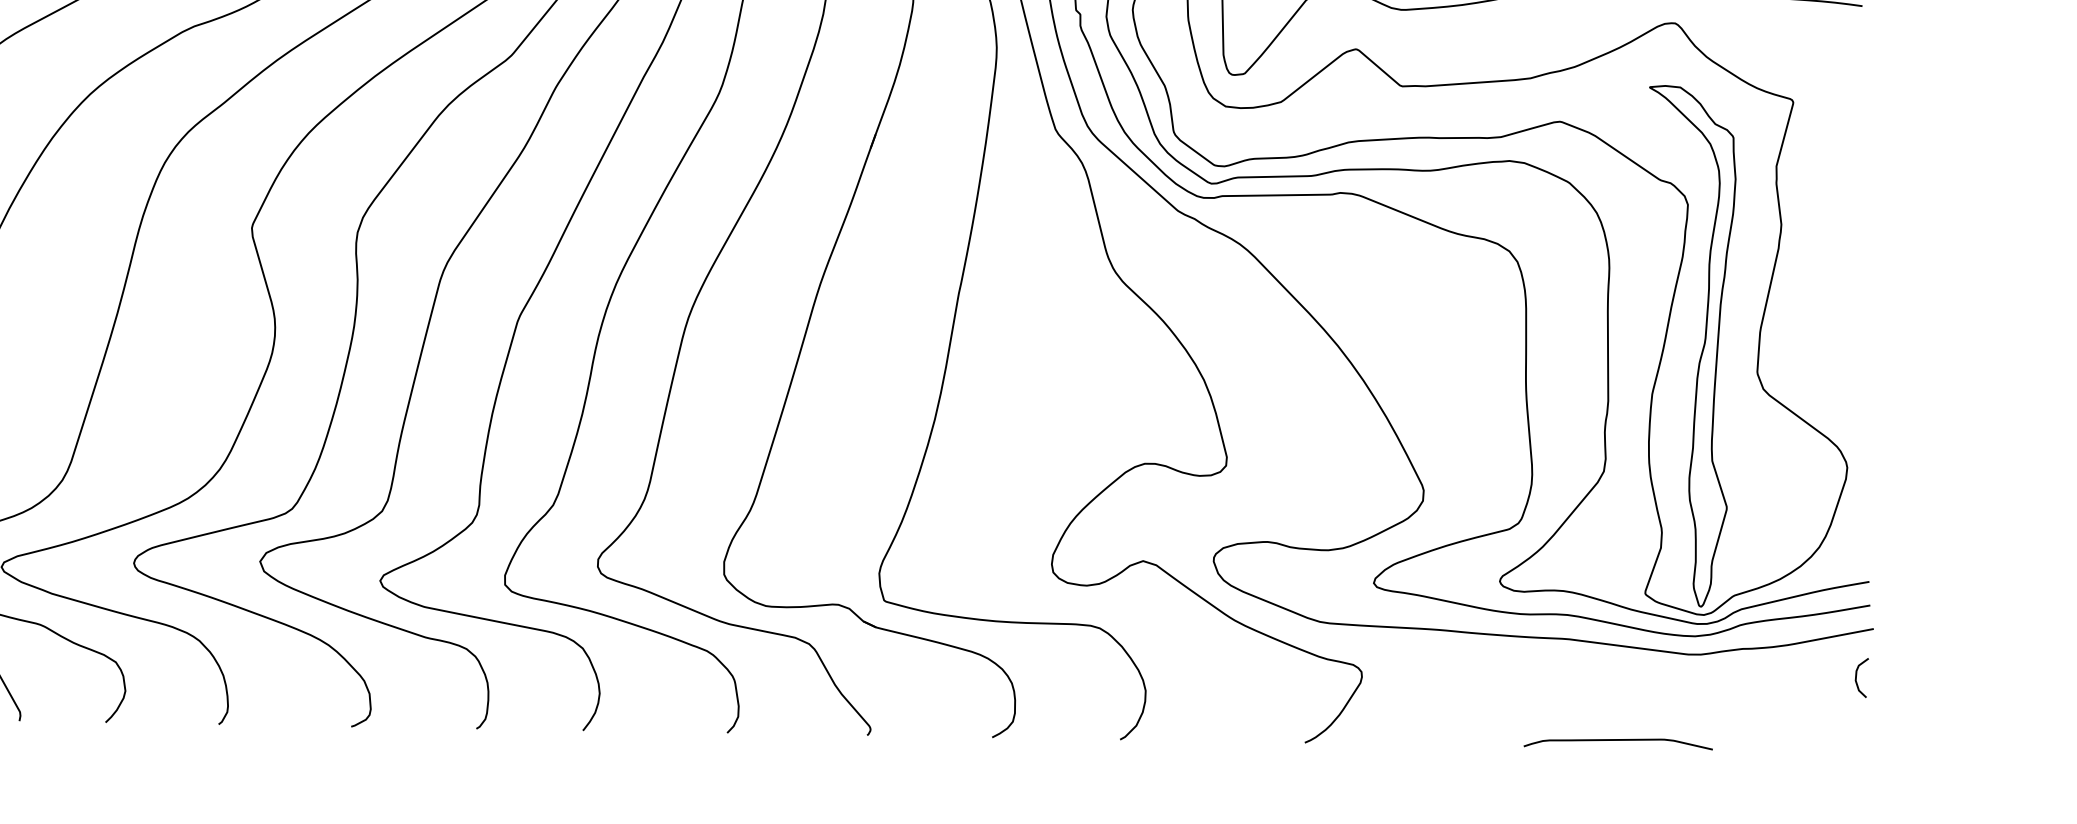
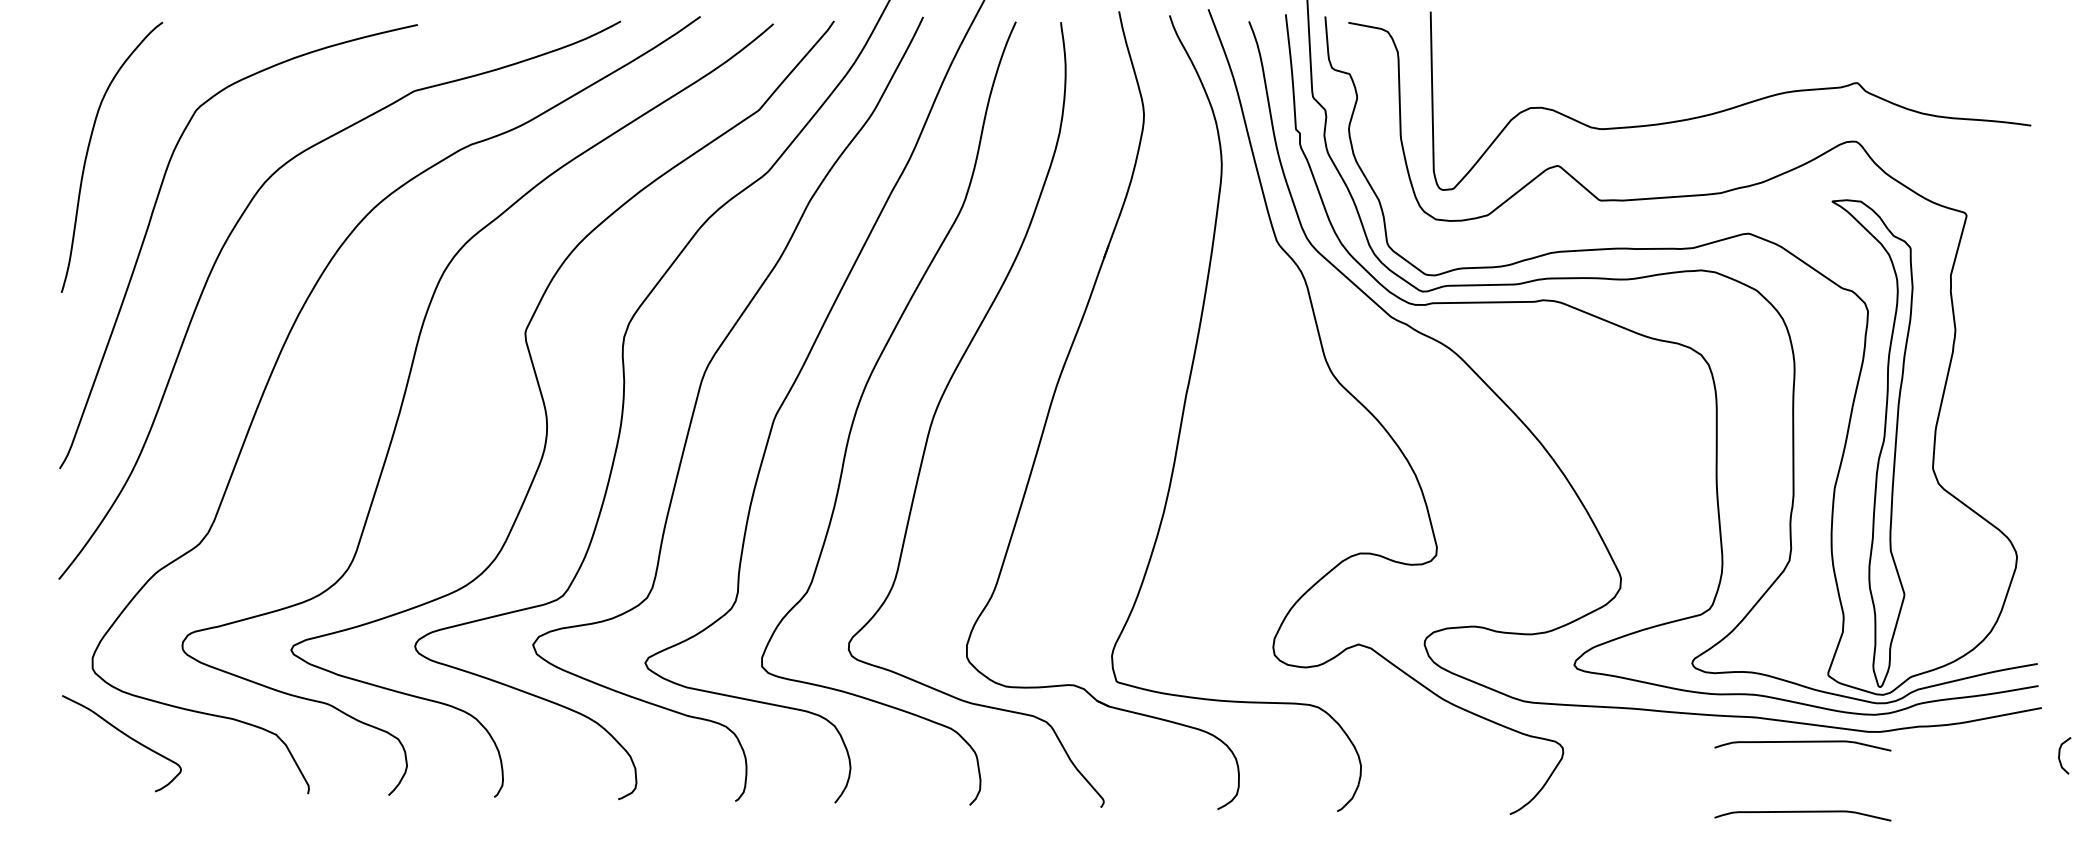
curve: (1617, 665) -> (1802, 742), added
curve: (1857, 677) -> (2060, 755), moved

